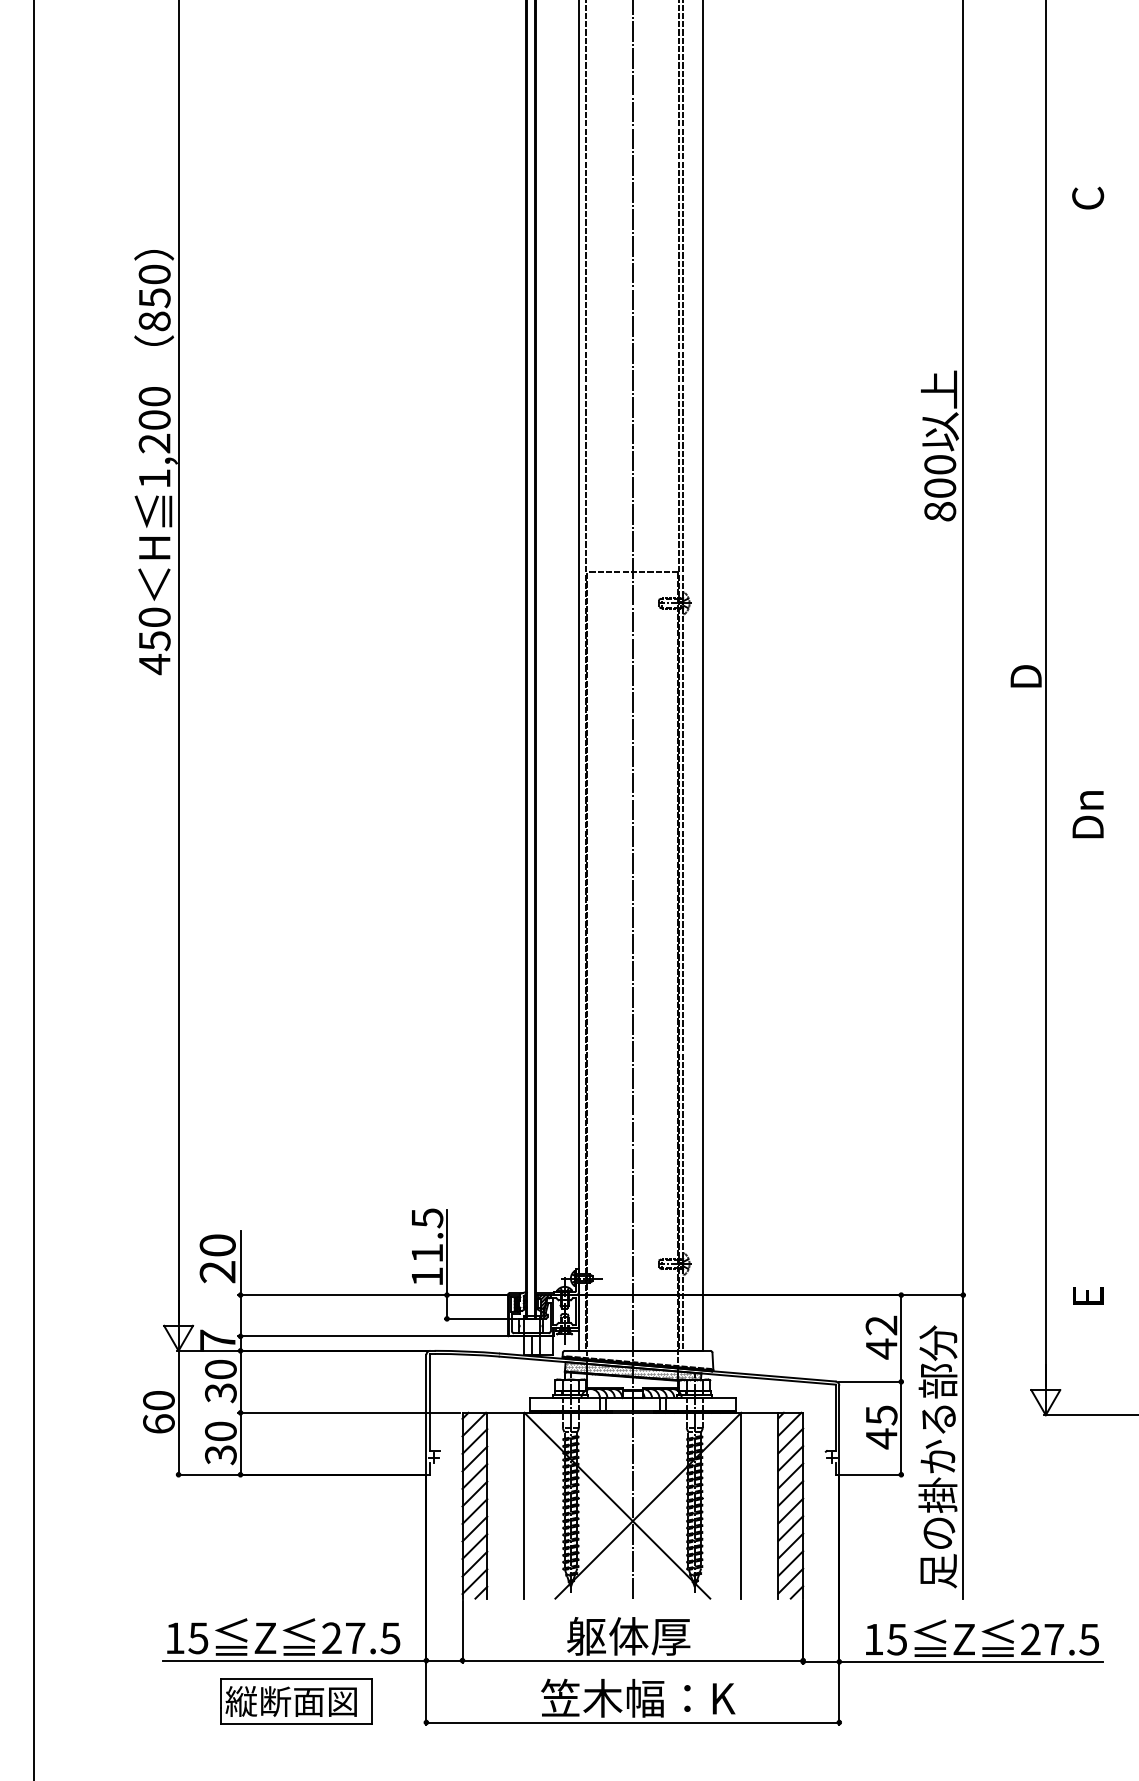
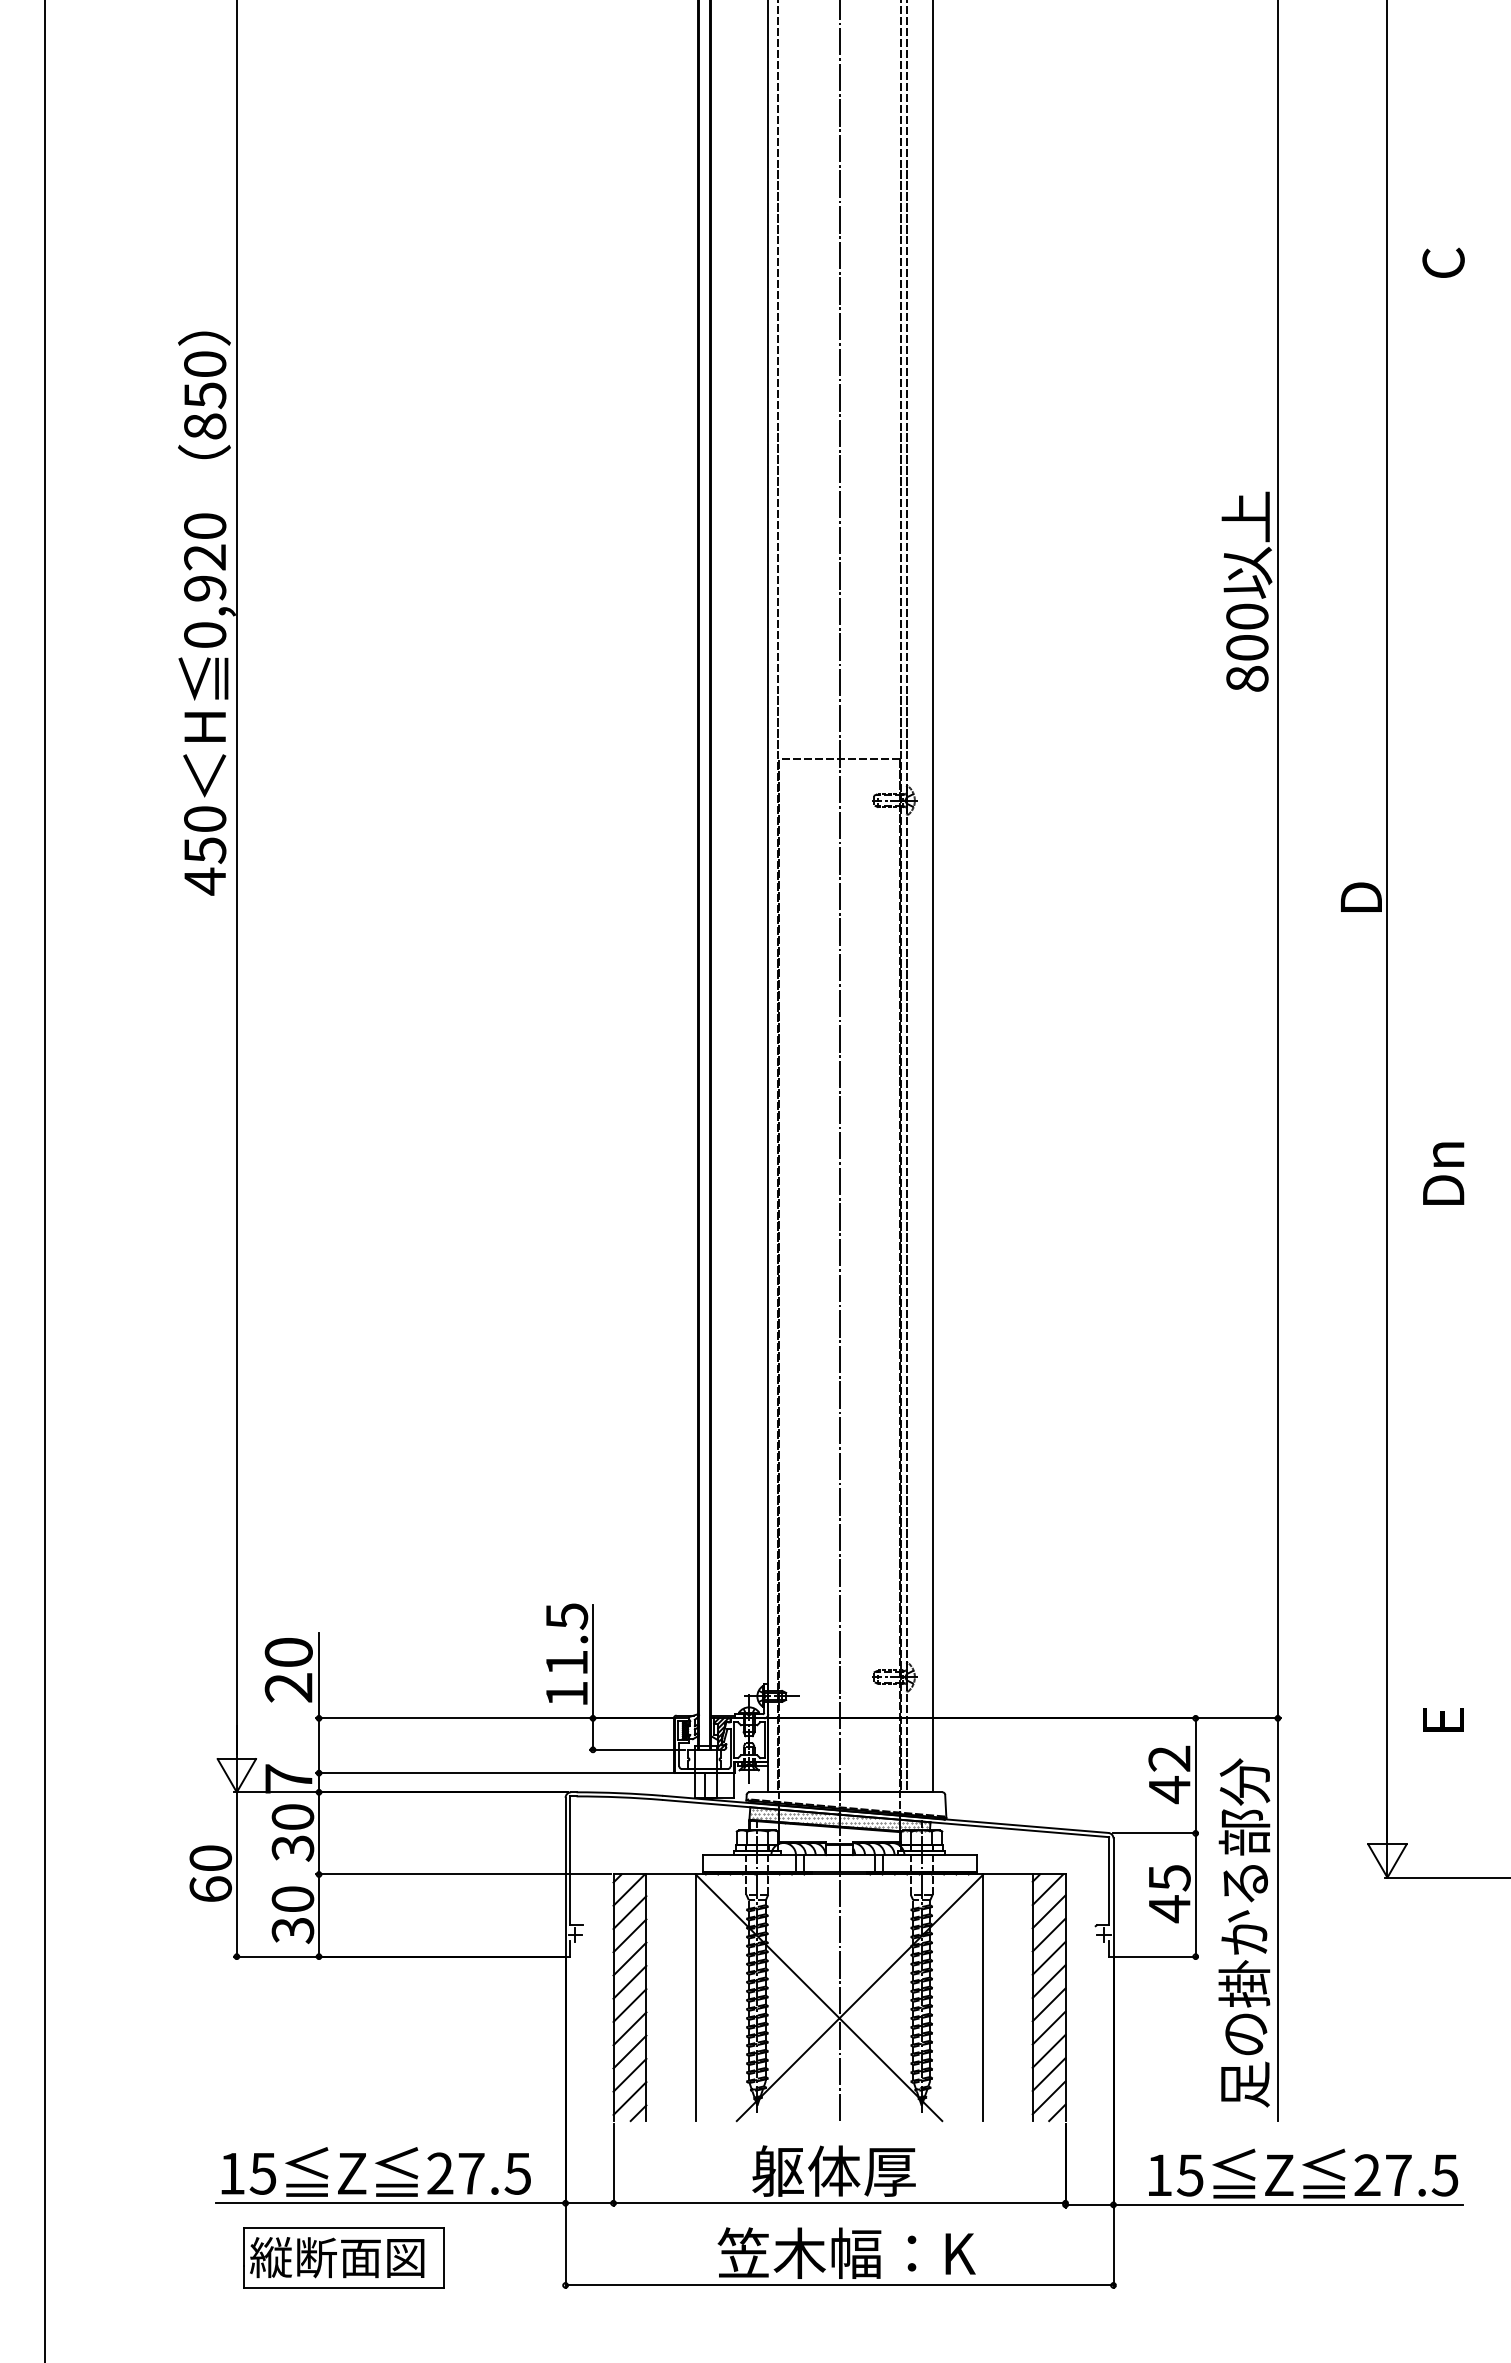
text: (154, 449) -> (204, 596), 1,200 -> 0,920
text: (1087, 814) -> (1442, 1173), moved
part: (296, 1701) -> (344, 2257), moved

